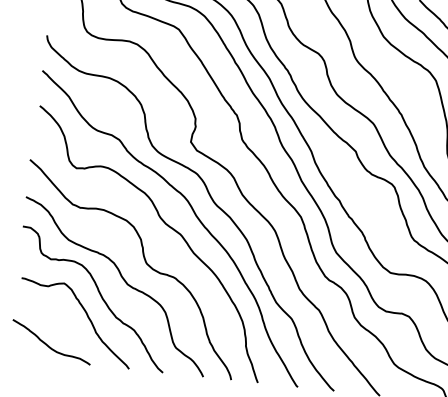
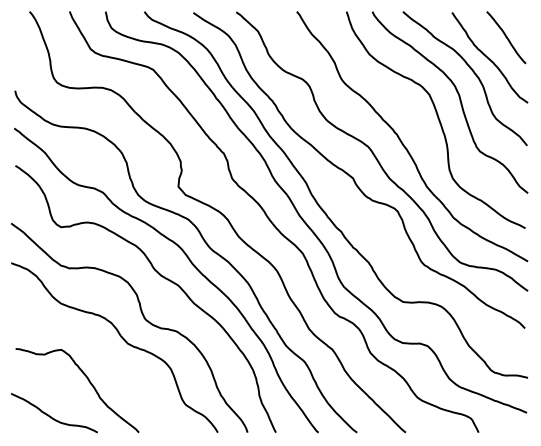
curve: (100, 296) -> (100, 359), removed

